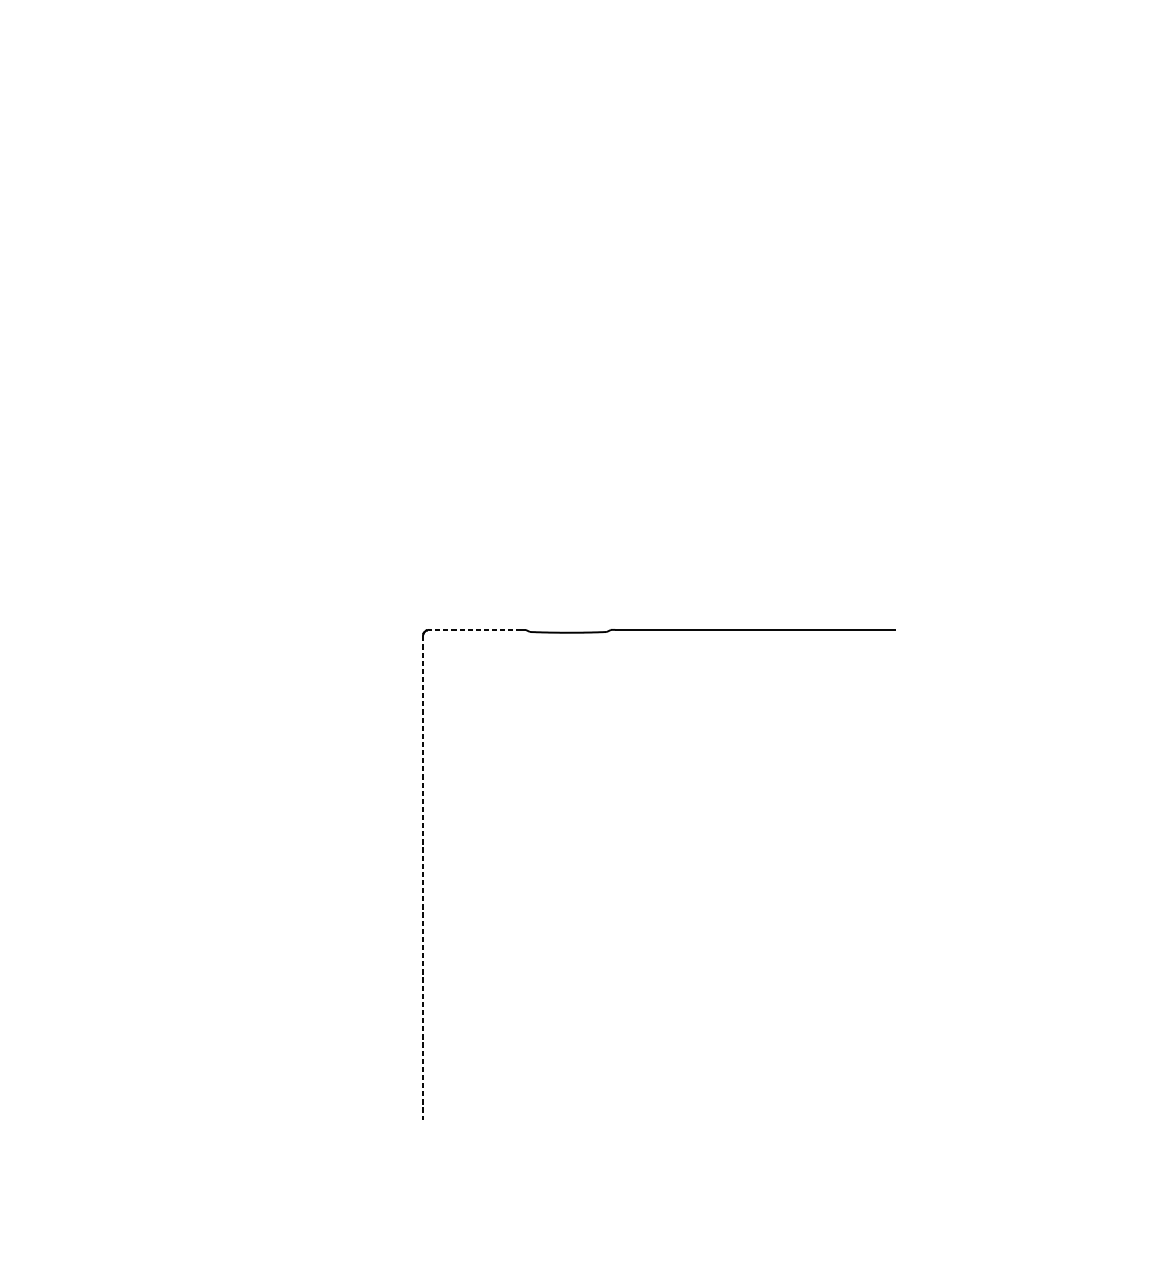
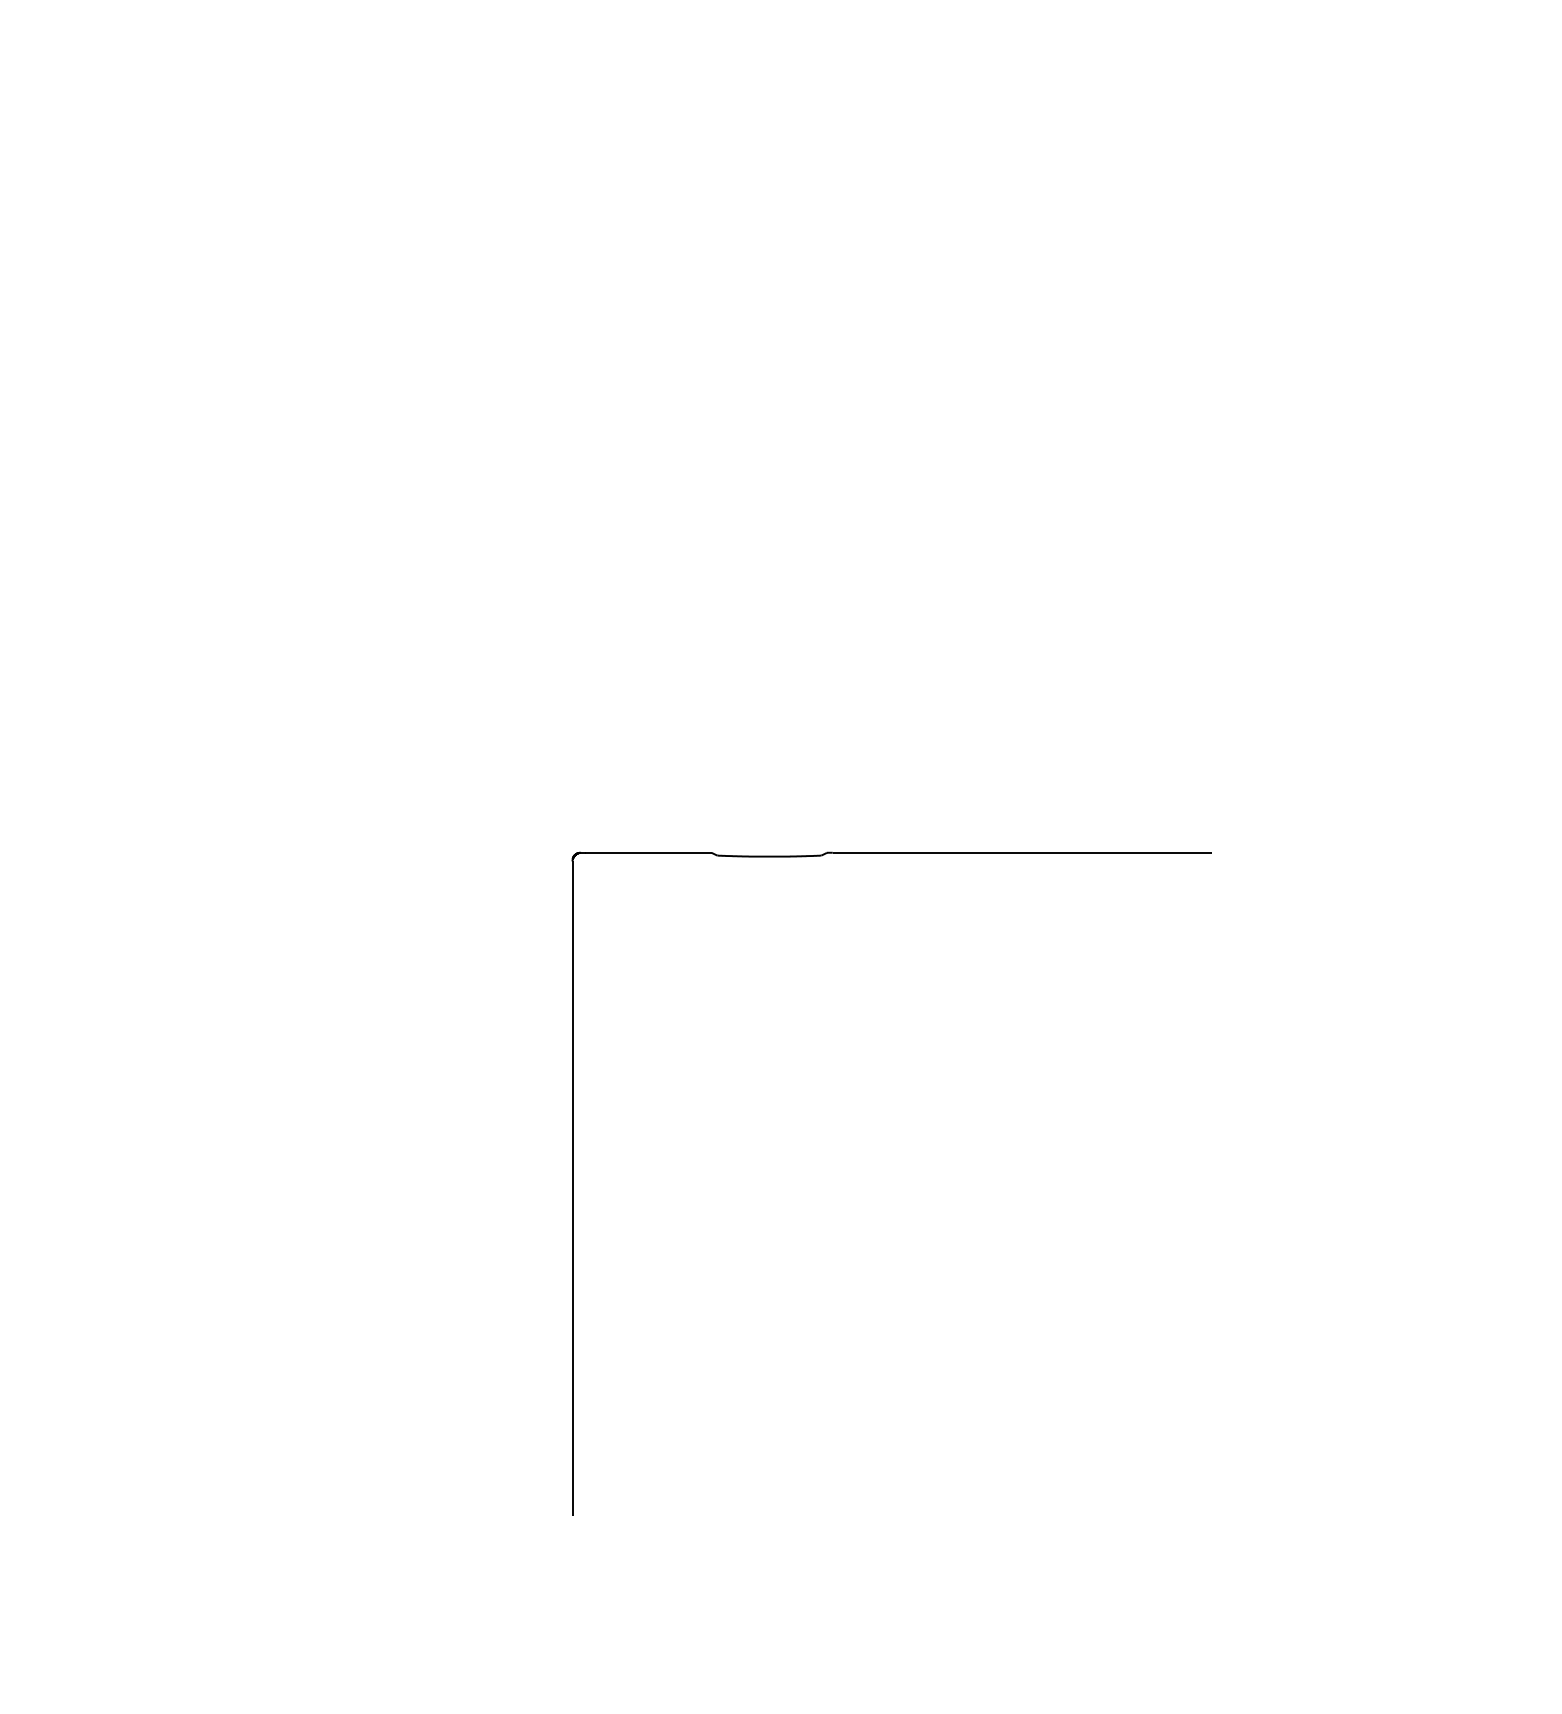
line: (475, 629) -> (643, 852), dashed -> solid
line: (423, 878) -> (572, 1189), dashed -> solid

